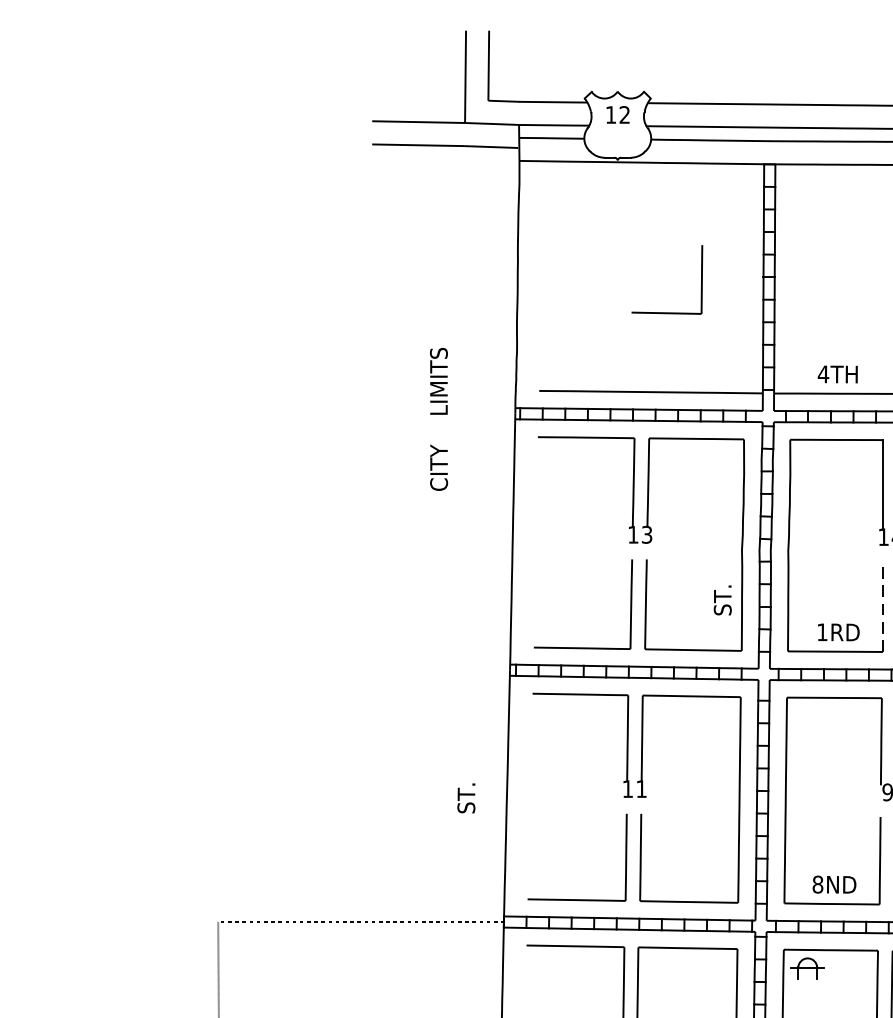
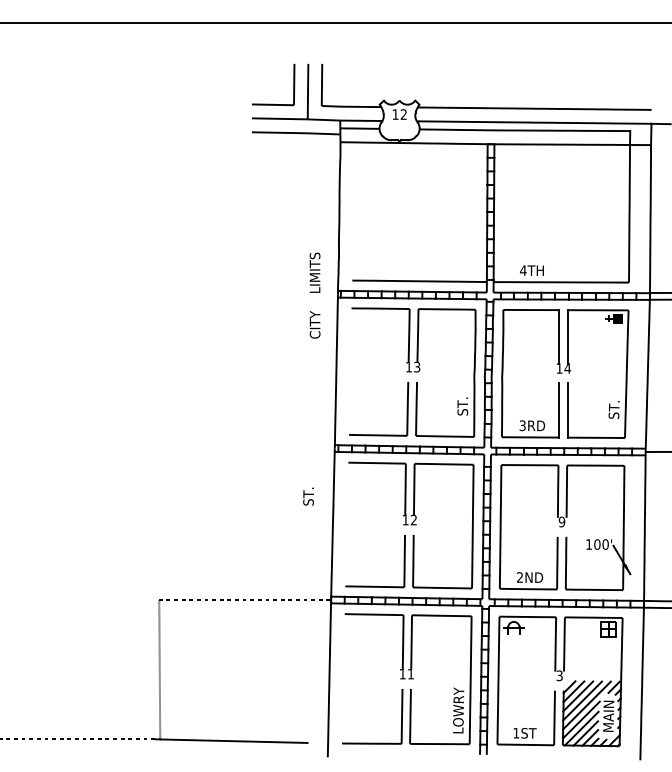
part: (665, 311) -> (272, 103), moved
text: (438, 419) -> (314, 295), moved
line: (883, 605) -> (559, 409), dashed -> solid
text: (822, 631) -> (522, 425), 1RD -> 3RD
text: (640, 788) -> (413, 519), 11 -> 12
text: (466, 798) -> (308, 496), moved
text: (817, 884) -> (519, 577), 8ND -> 2ND

